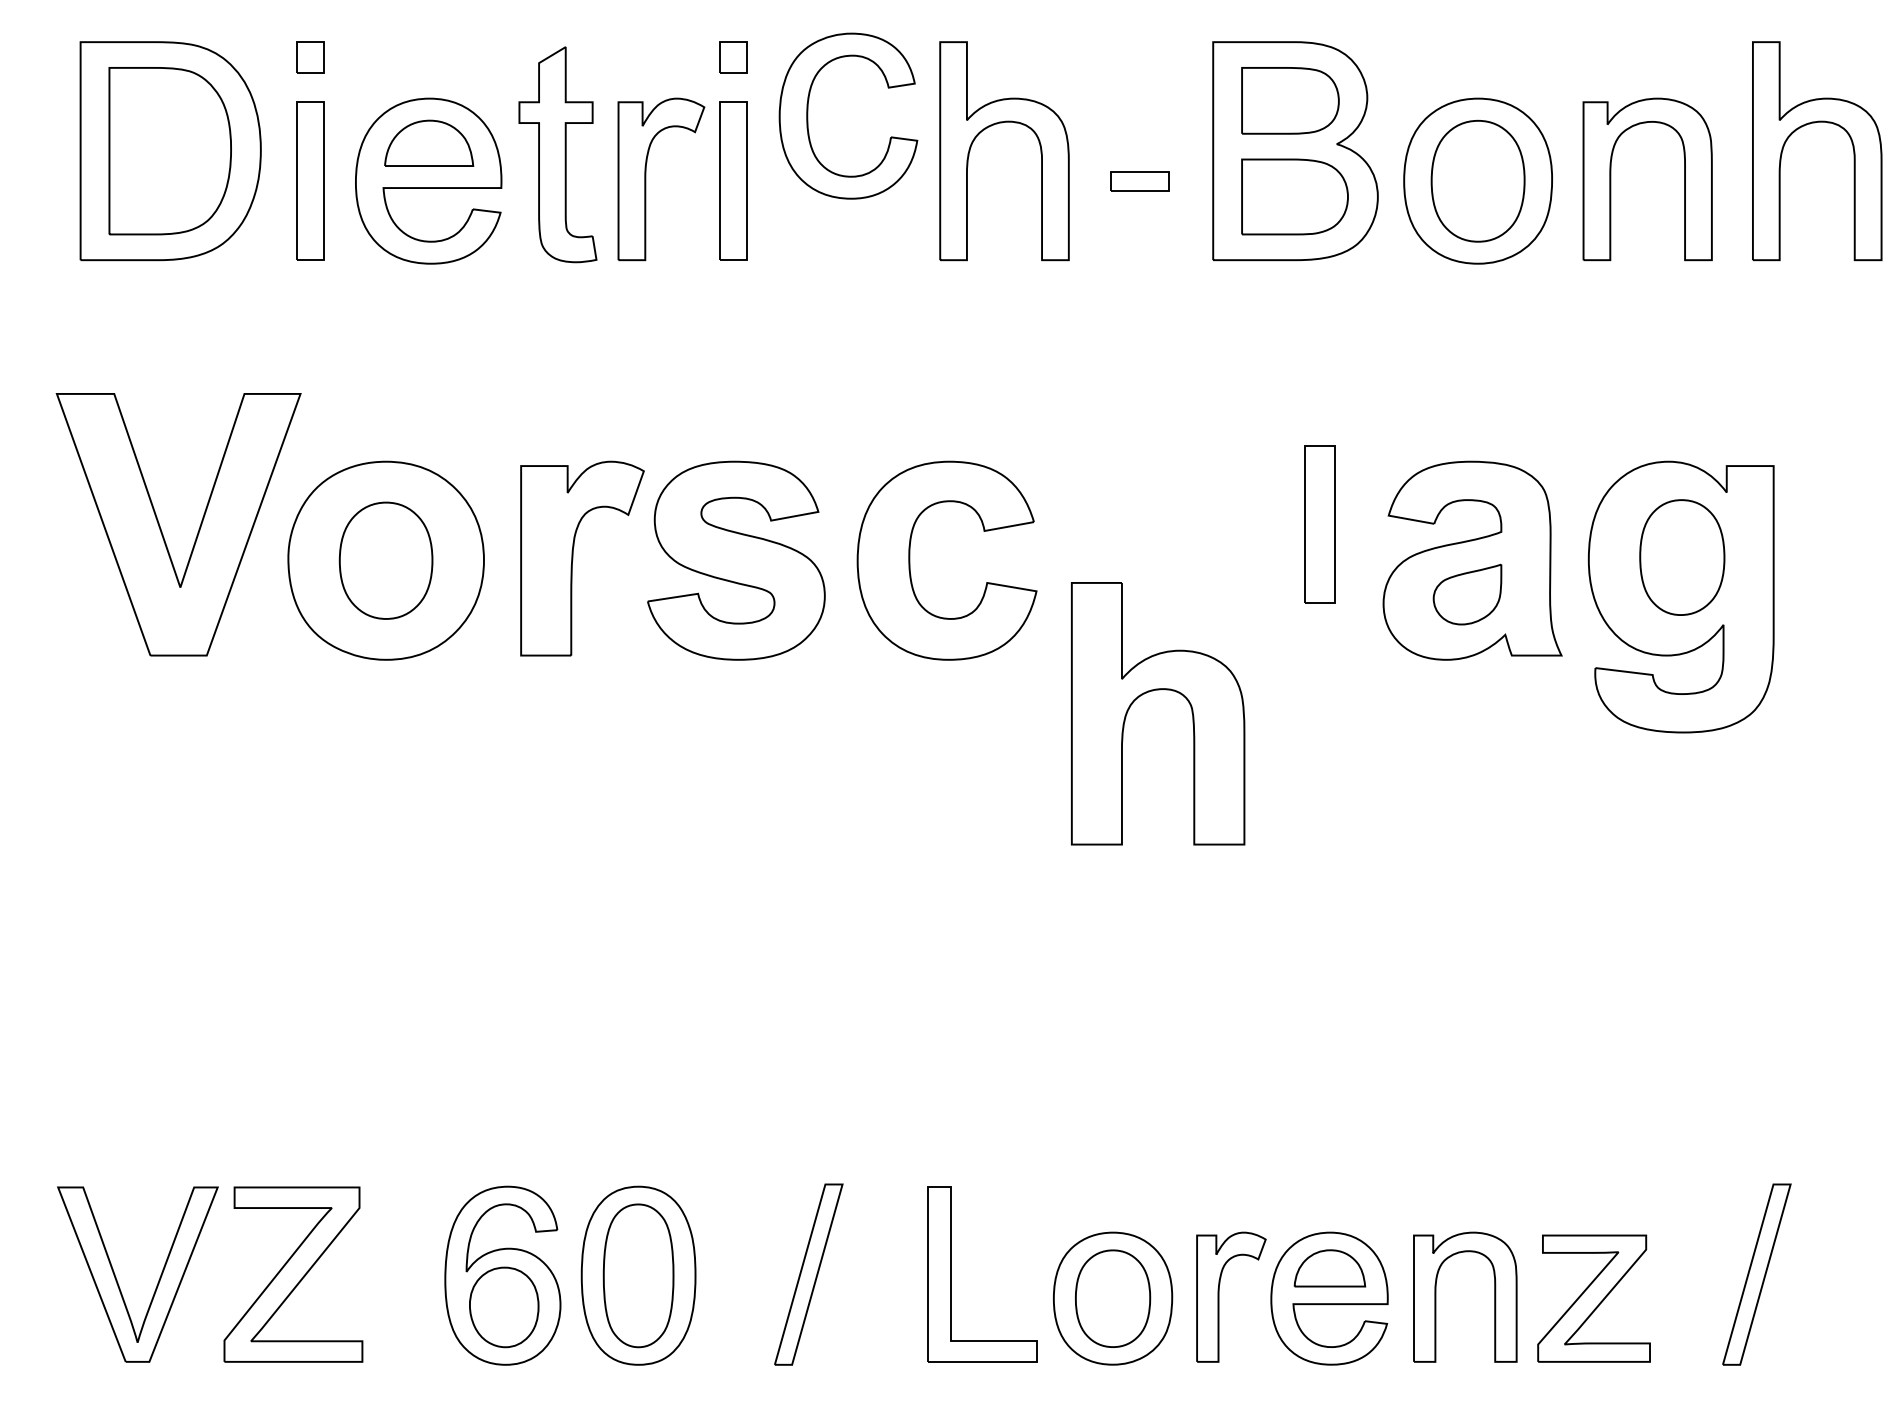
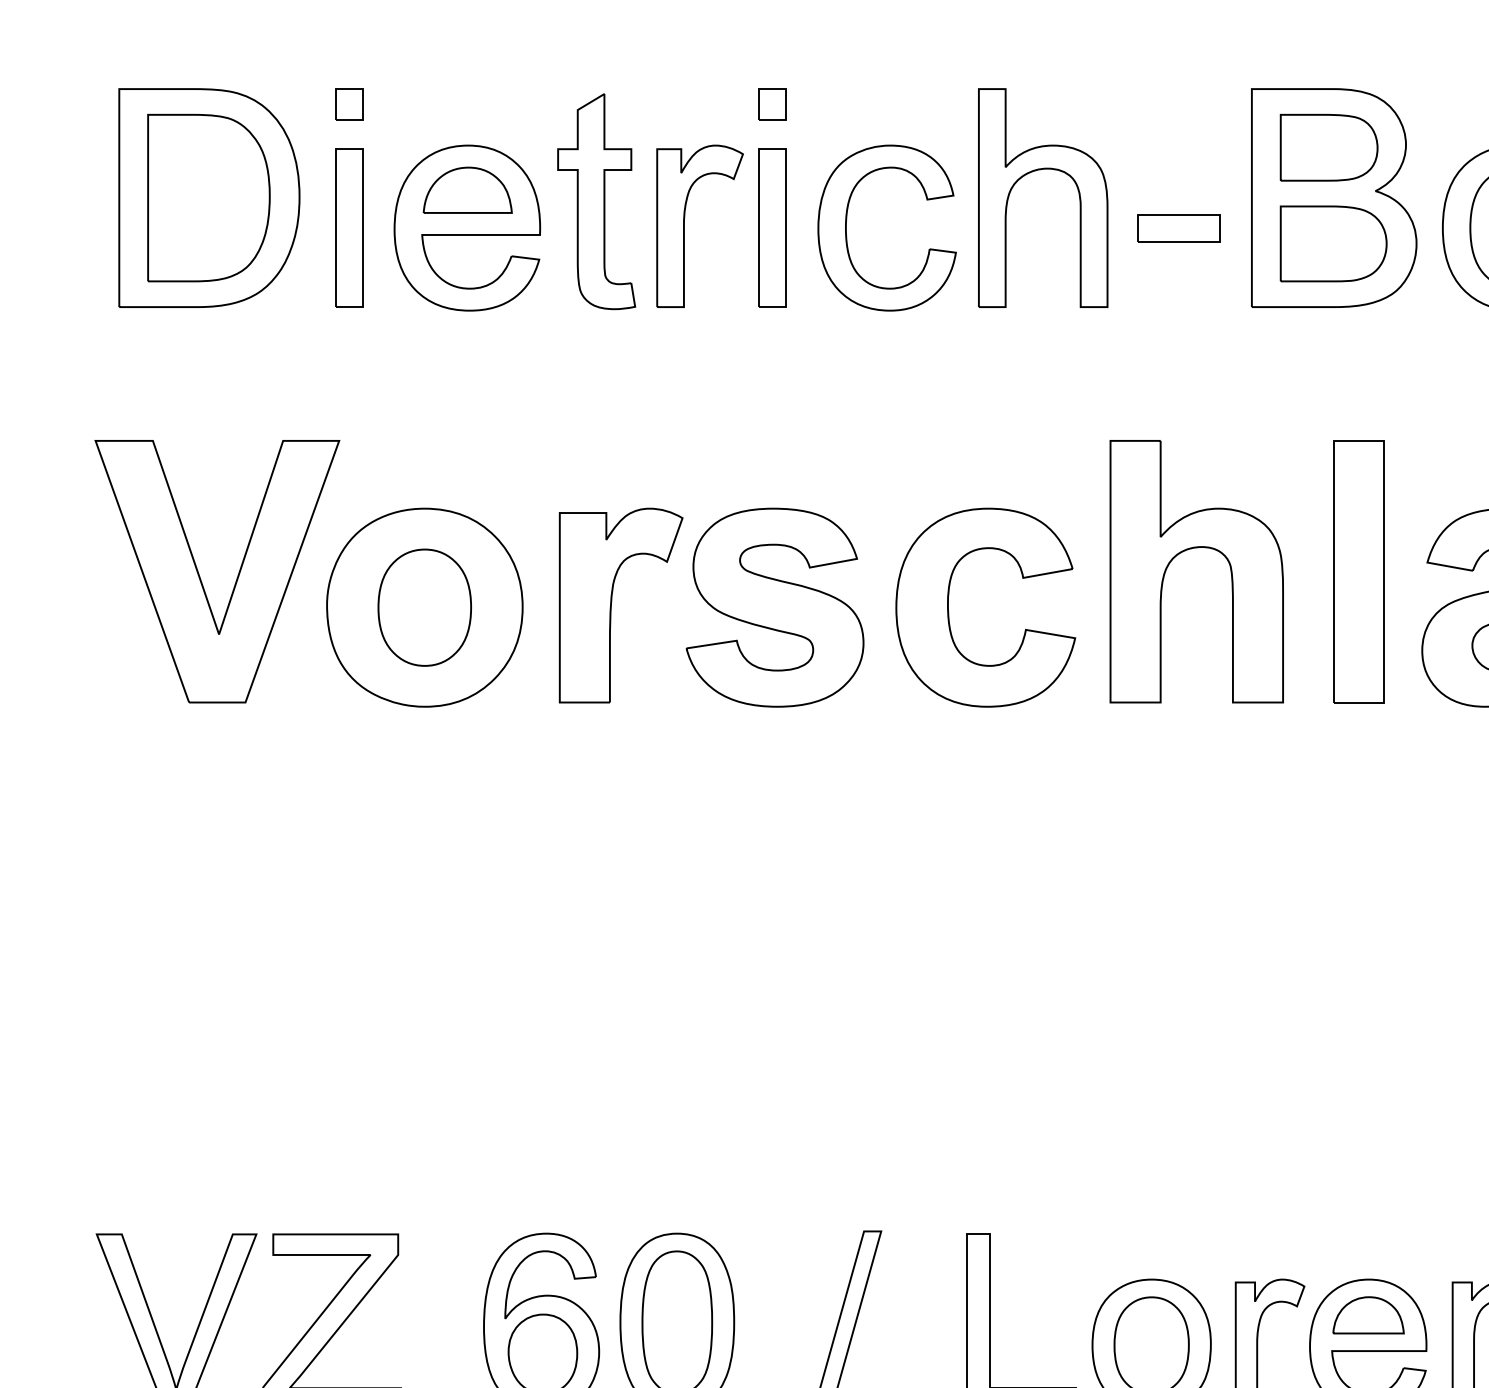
part: (808, 115) -> (847, 227), moved
part: (1139, 181) -> (1178, 228), size x1.43
part: (1319, 524) -> (1358, 571), size x1.67
part: (1153, 691) -> (1192, 549), moved

